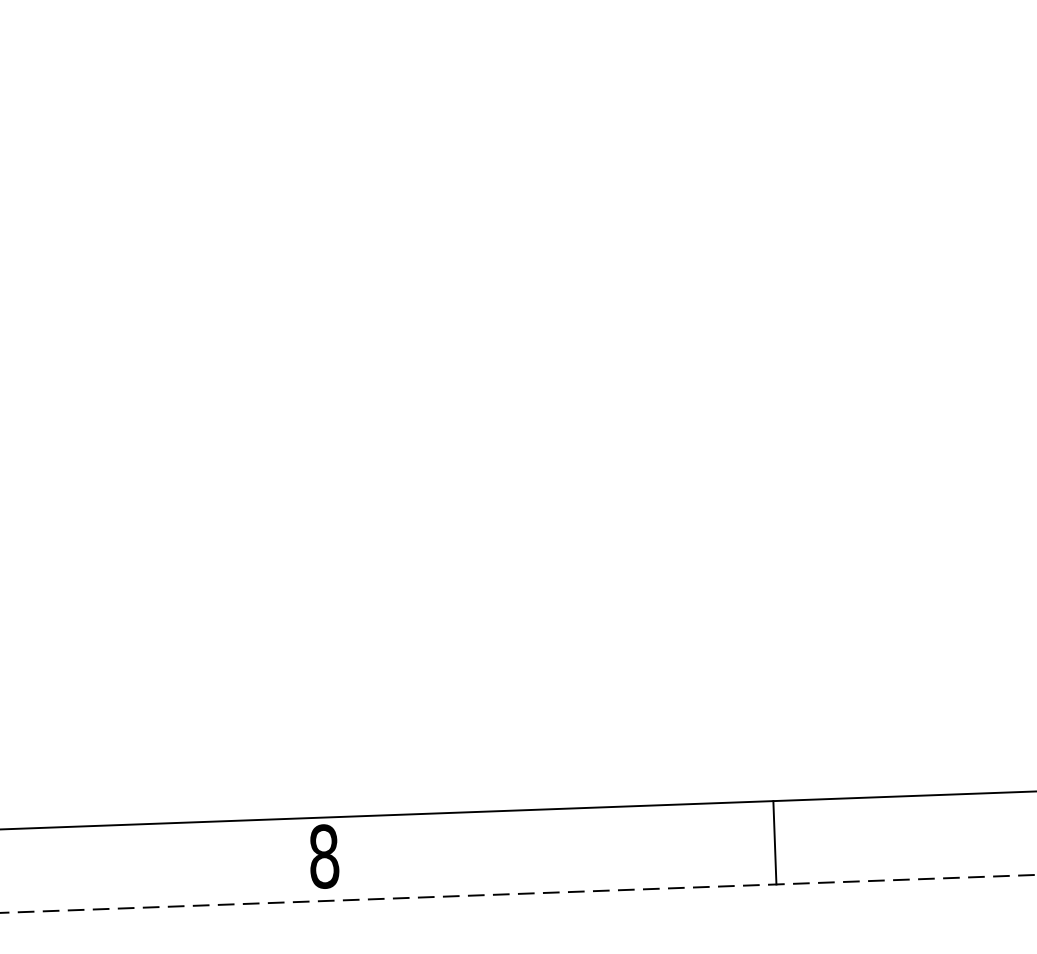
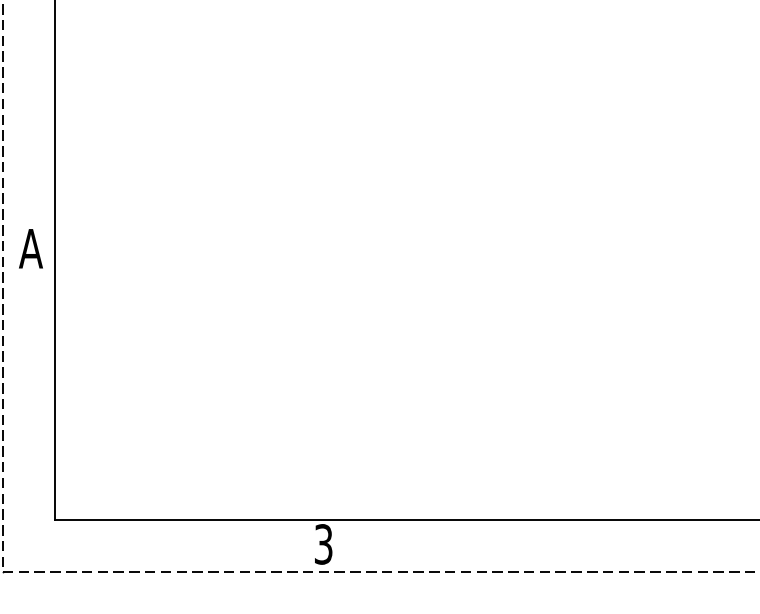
line: (775, 841) -> (608, 545), removed
text: (323, 856) -> (323, 544), 8 -> 3

